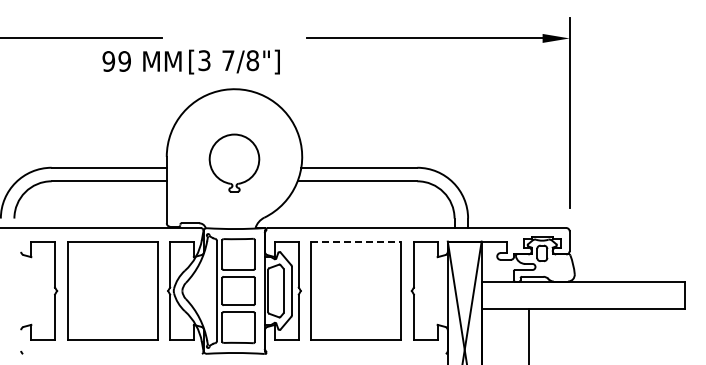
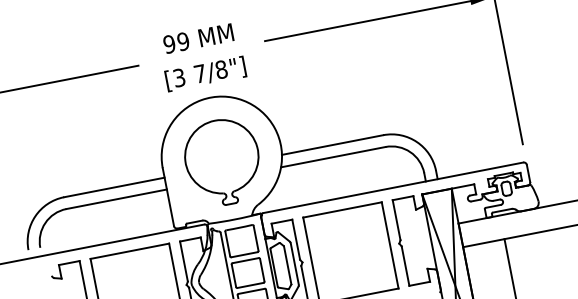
text: (141, 61) -> (198, 38), moved
part: (234, 162) -> (222, 161), size x1.67
line: (356, 241) -> (342, 209), dashed -> solid

